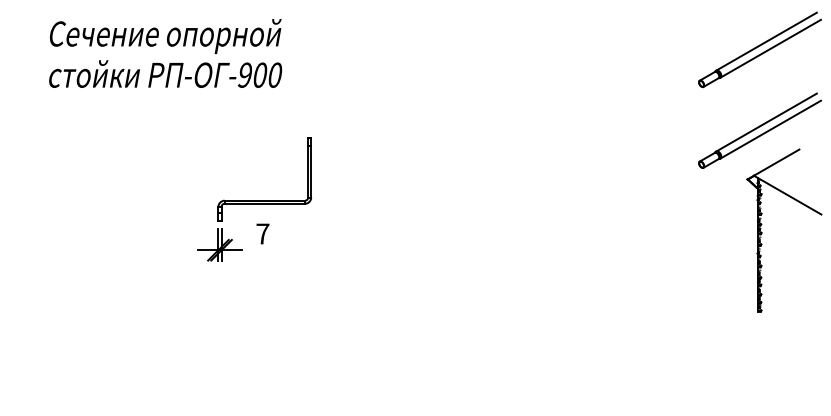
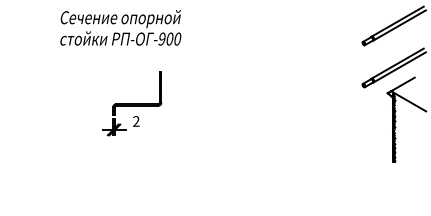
text: (164, 52) -> (120, 27), moved
text: (263, 234) -> (136, 121), 7 -> 2

